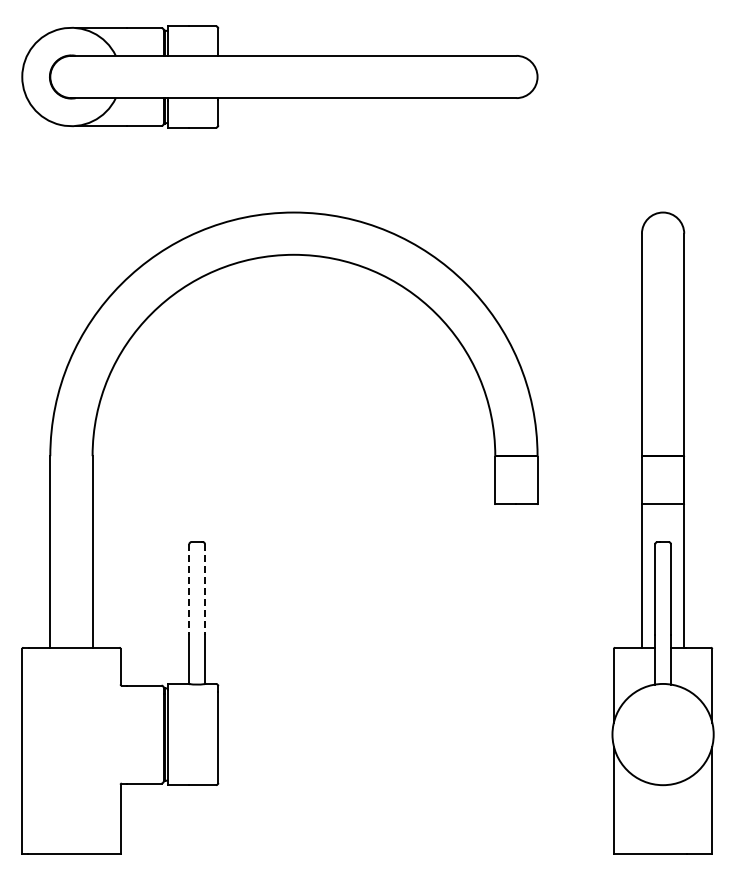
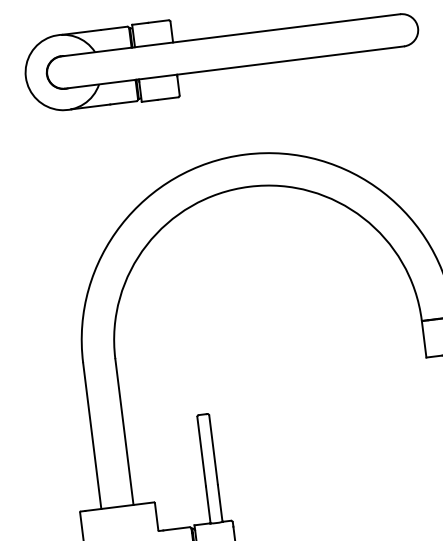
line: (189, 589) -> (201, 451), dashed -> solid
line: (205, 589) -> (213, 449), dashed -> solid

